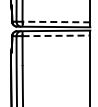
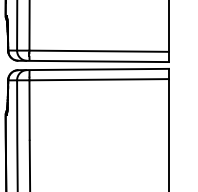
line: (56, 22) -> (99, 52), dashed -> solid
line: (56, 35) -> (99, 78), dashed -> solid

